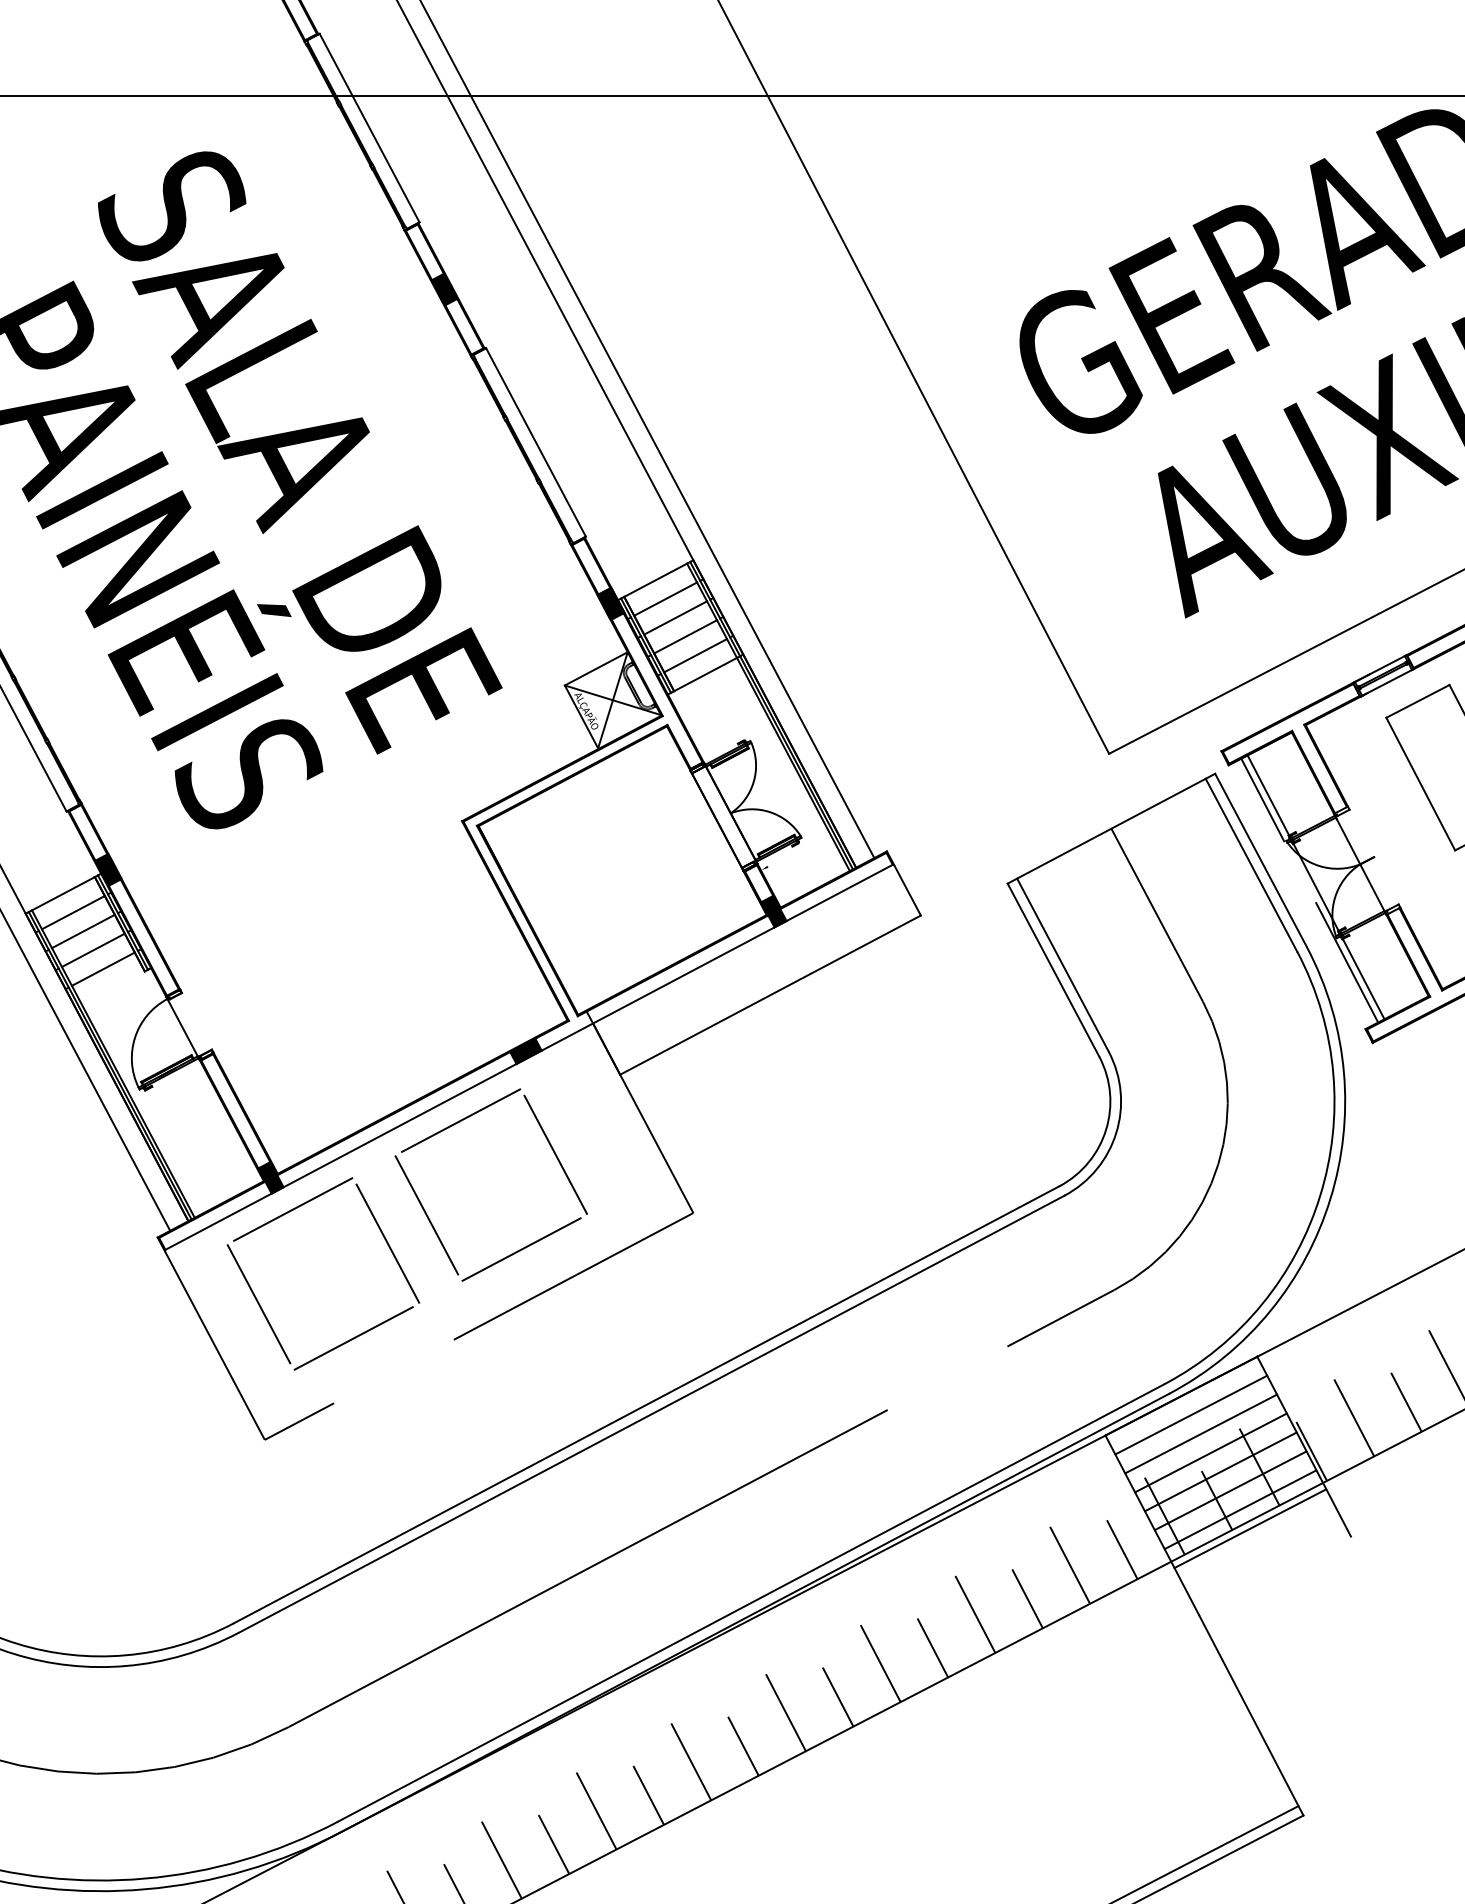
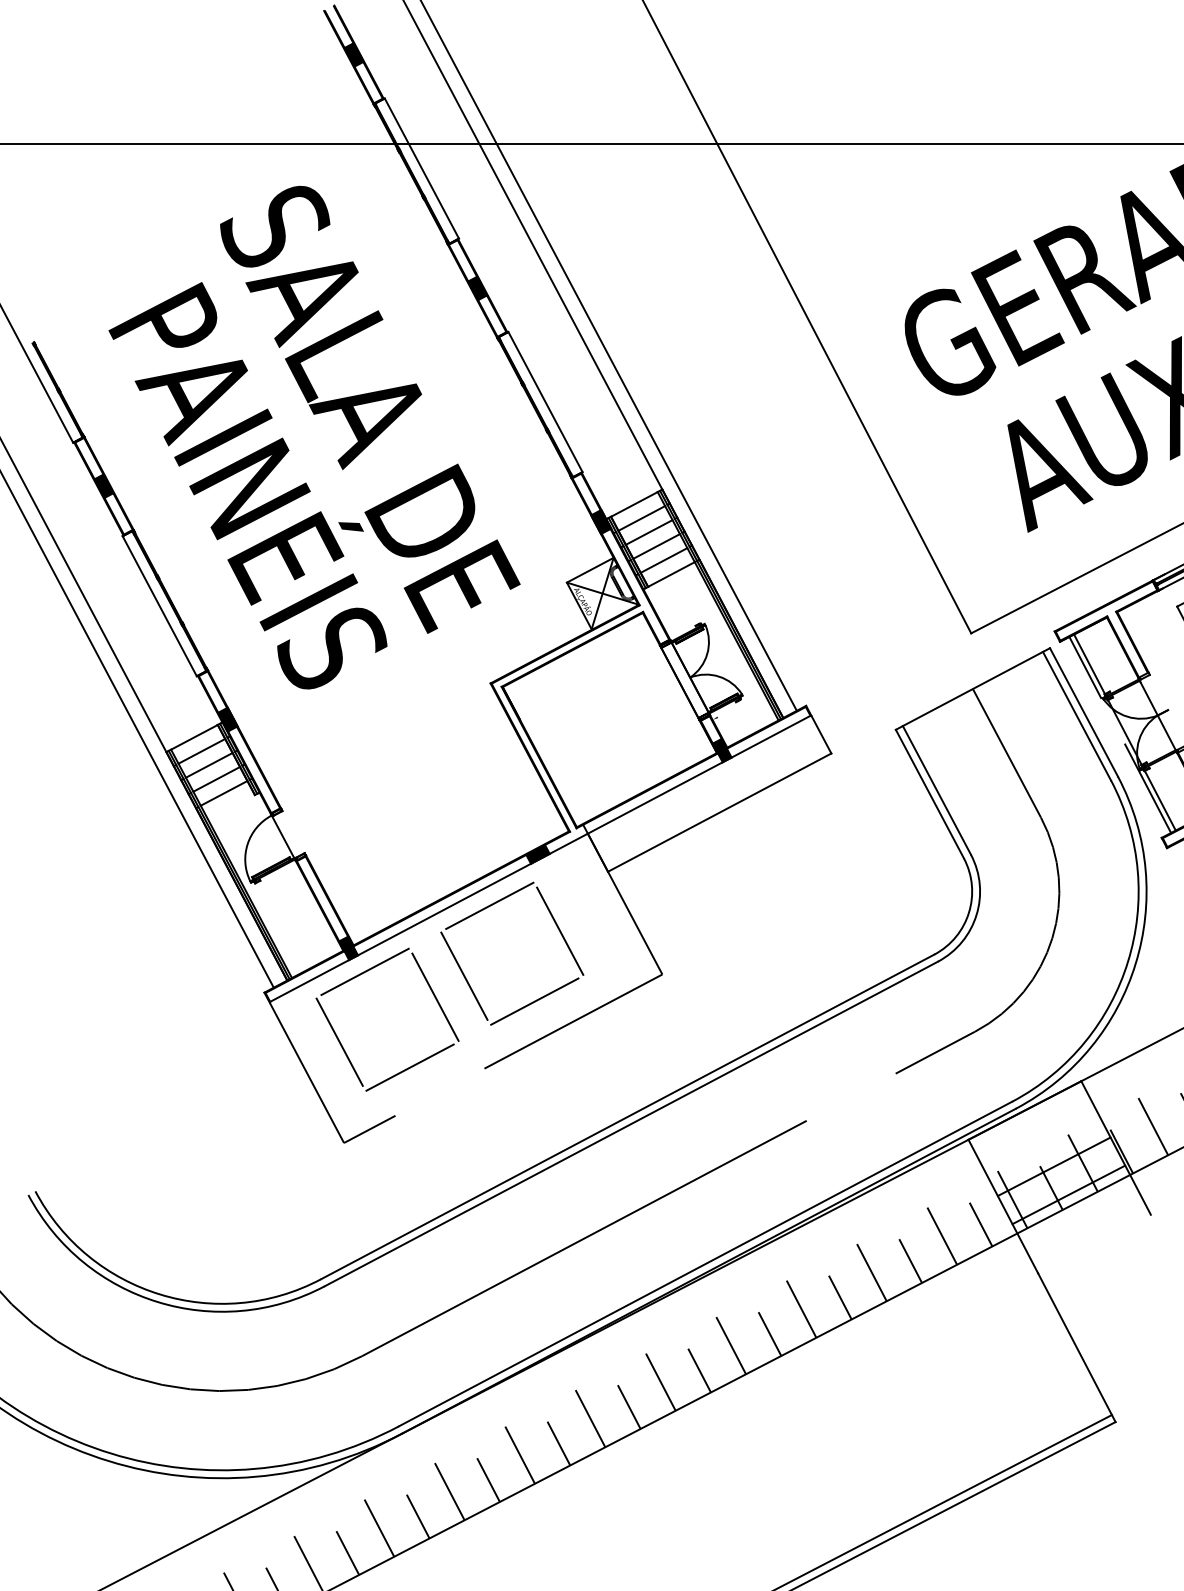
line: (1191, 1414) -> (1032, 1124), removed
line: (1201, 1433) -> (1039, 1138), removed
line: (1210, 1452) -> (1046, 1152), removed
line: (1230, 1490) -> (1061, 1180), removed
line: (1249, 1528) -> (1075, 1208), removed

